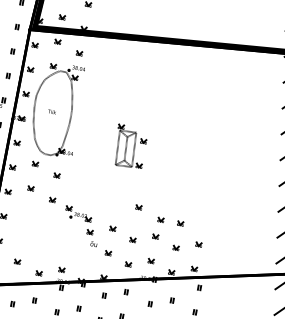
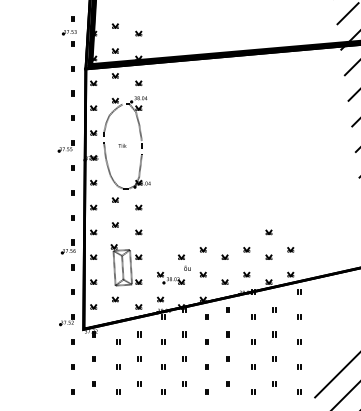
part: (130, 147) -> (126, 265), moved
part: (138, 206) -> (224, 223), removed
part: (79, 213) -> (171, 277), moved
part: (160, 219) -> (248, 232), removed

